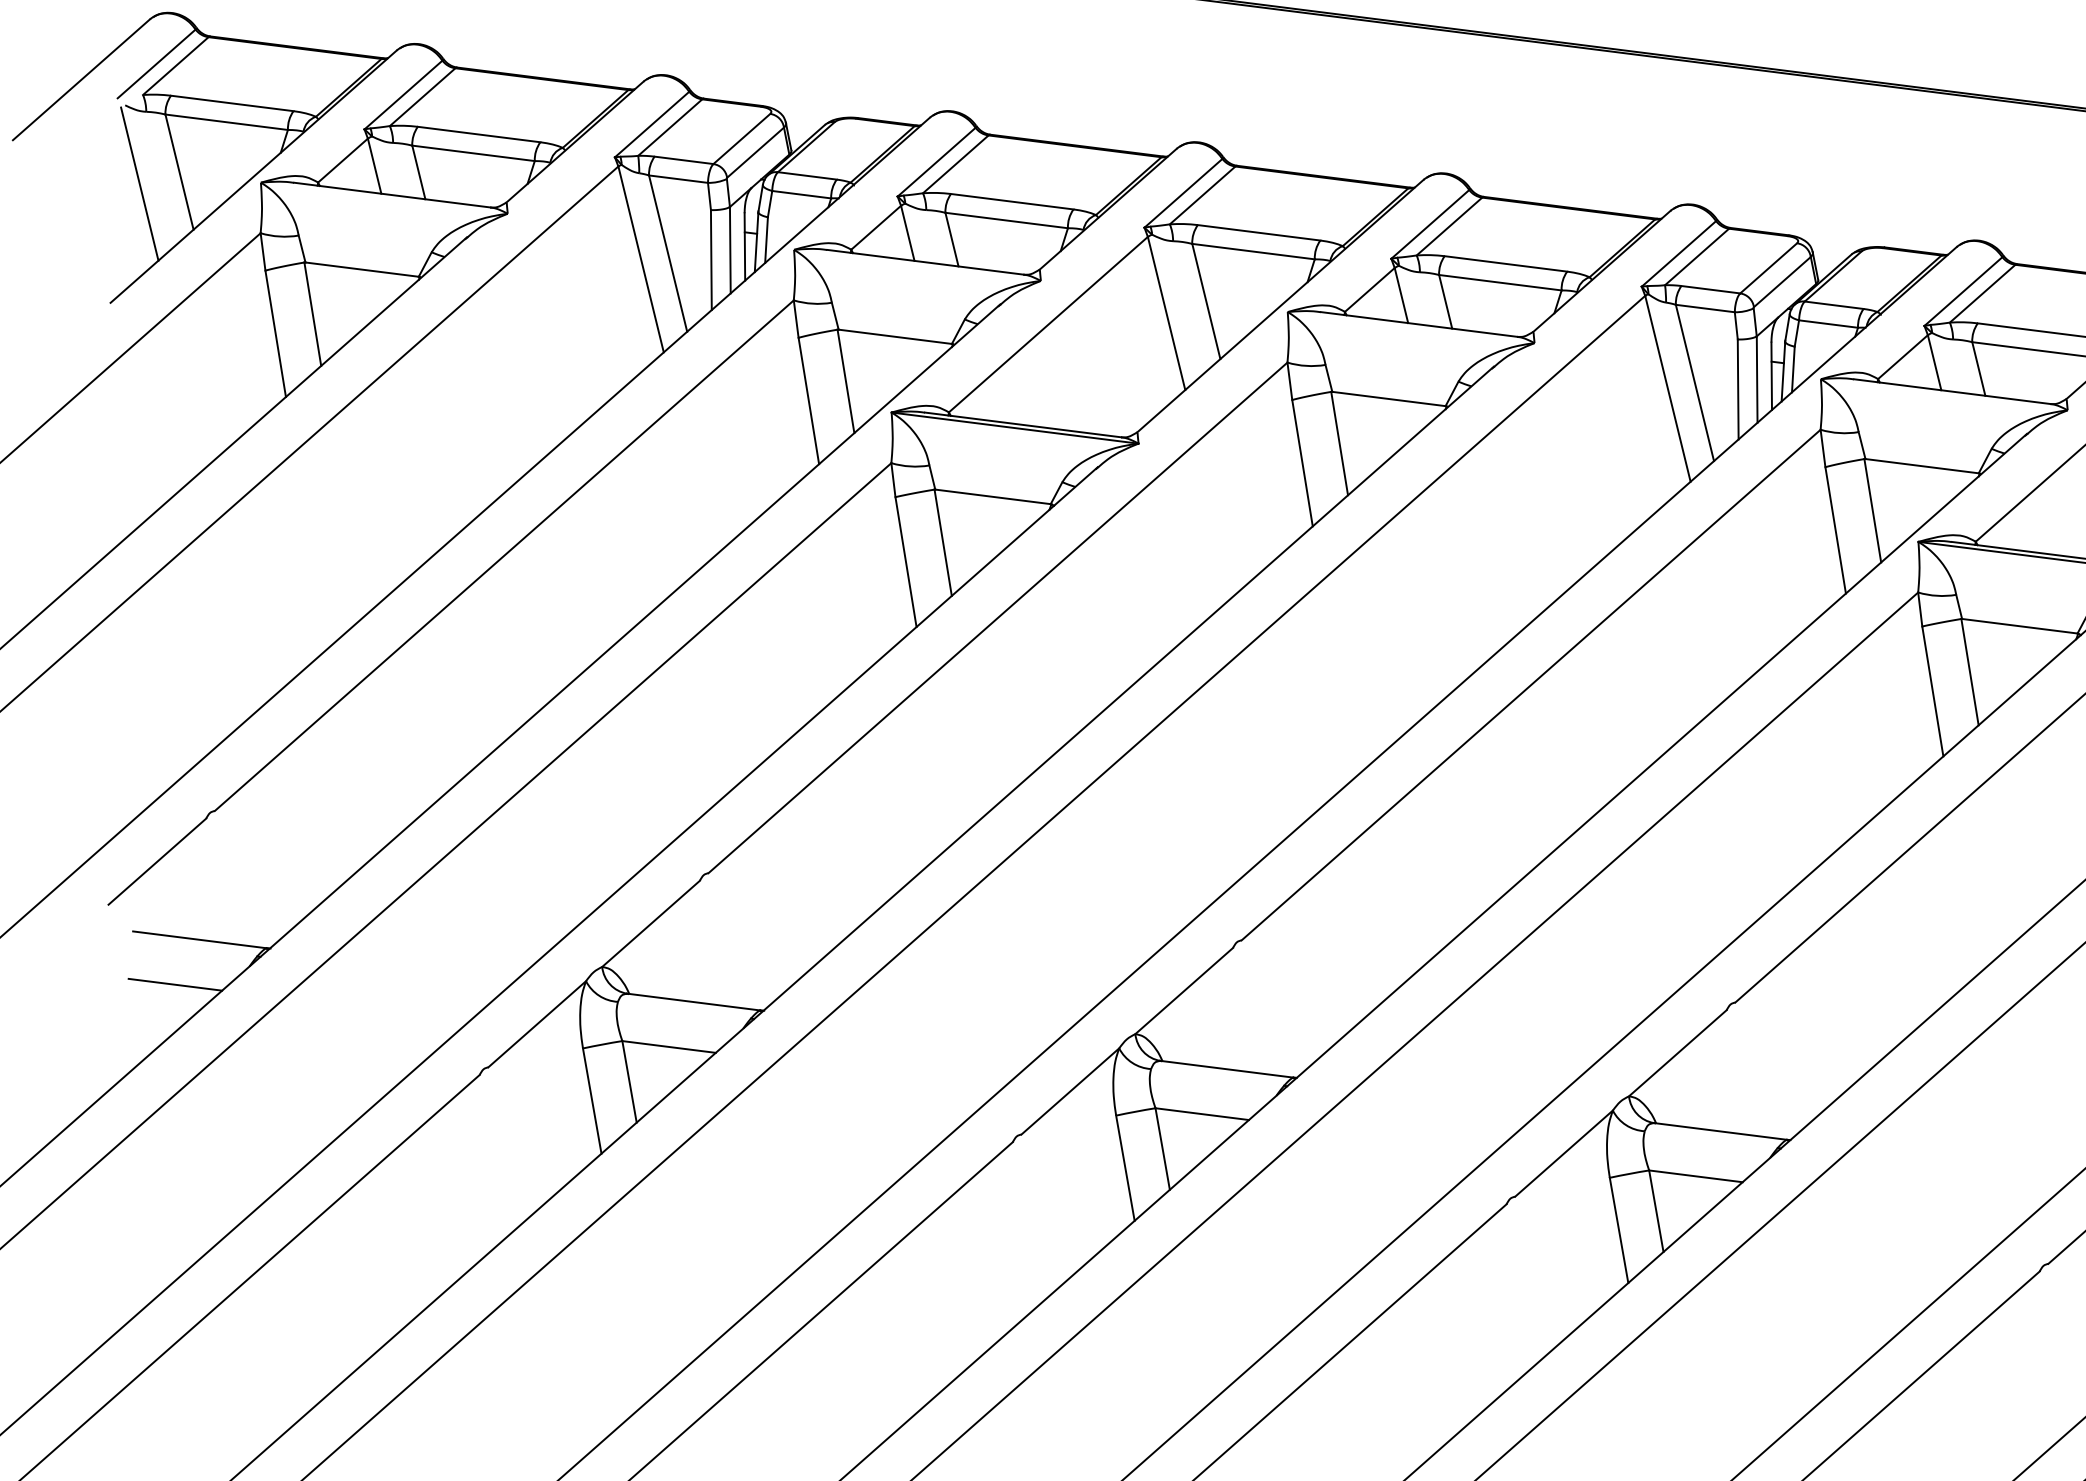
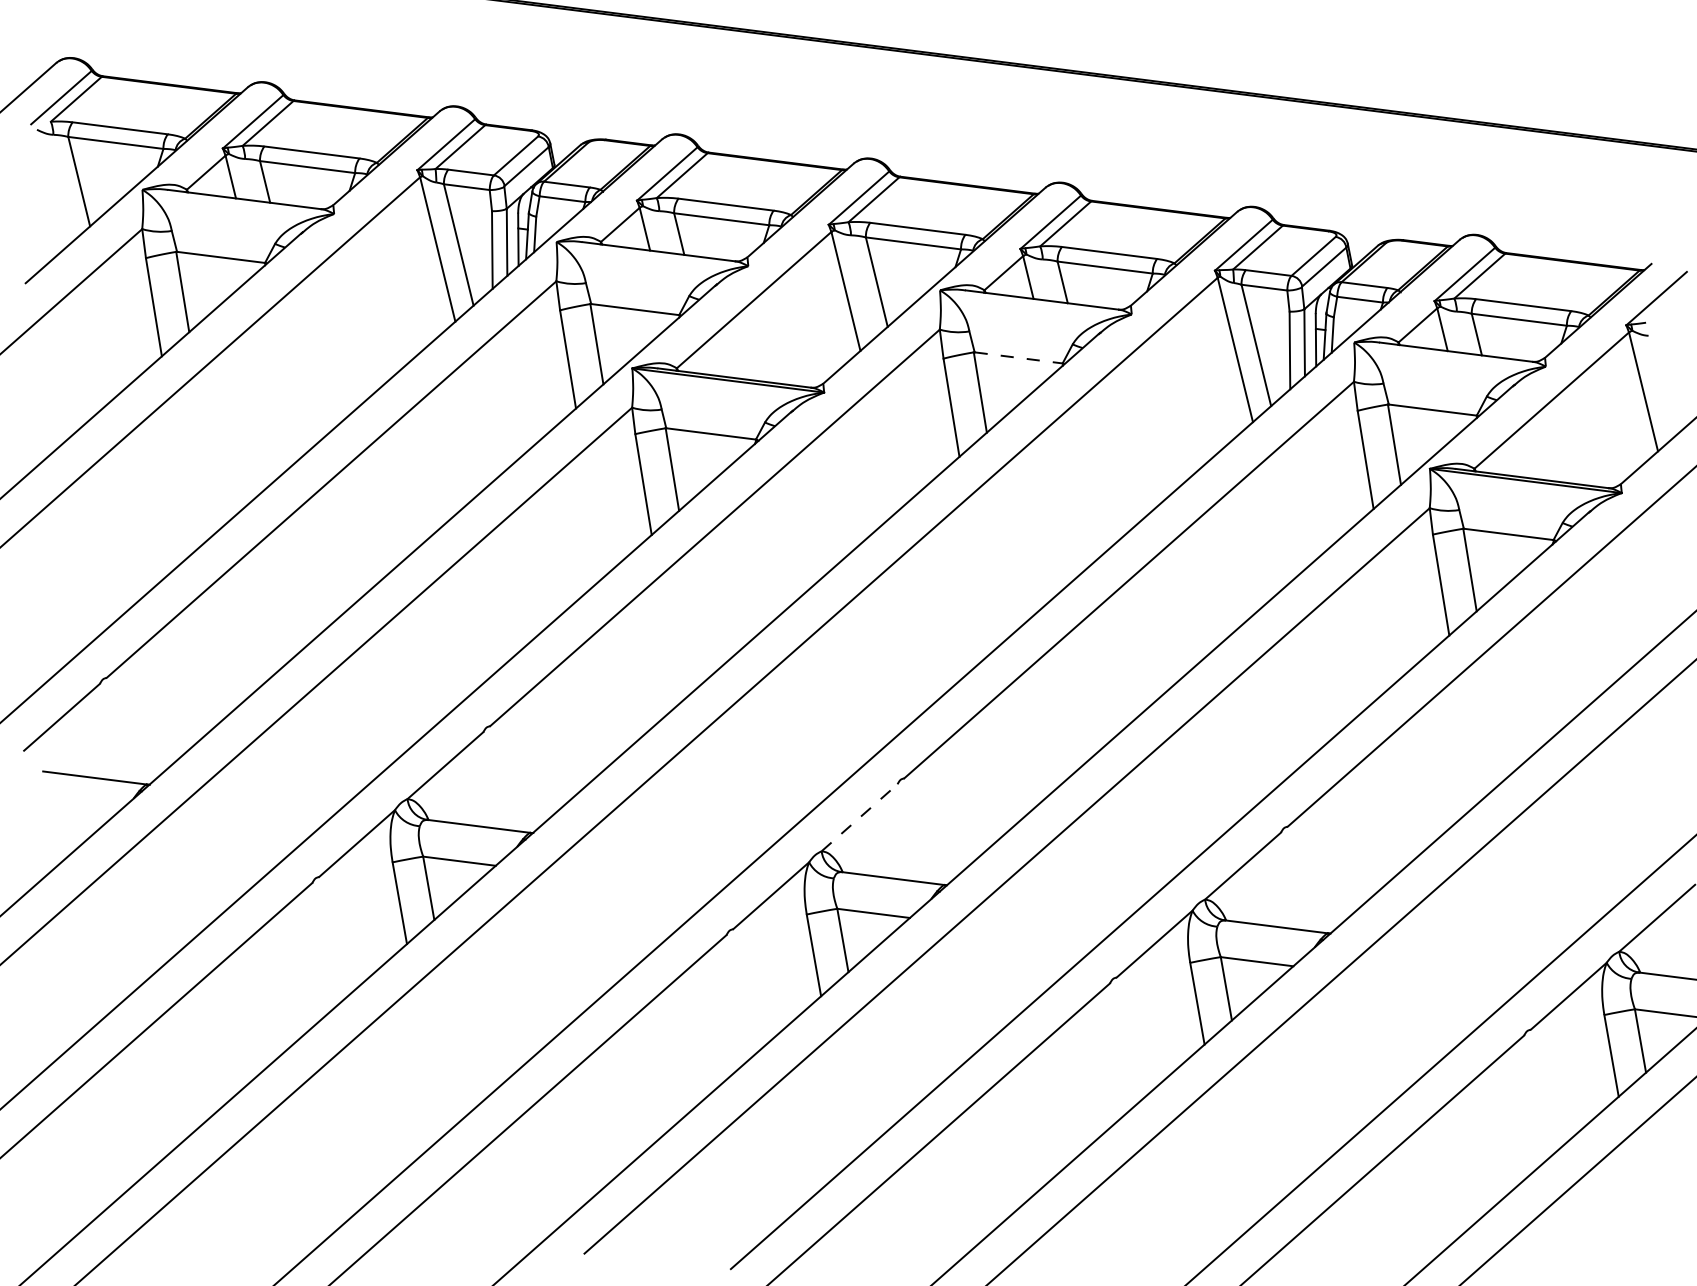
line: (138, 183) -> (47, 190), removed
line: (1390, 398) -> (1019, 357), solid -> dashed
line: (174, 984) -> (75, 812), removed
line: (1184, 990) -> (859, 817), solid -> dashed

